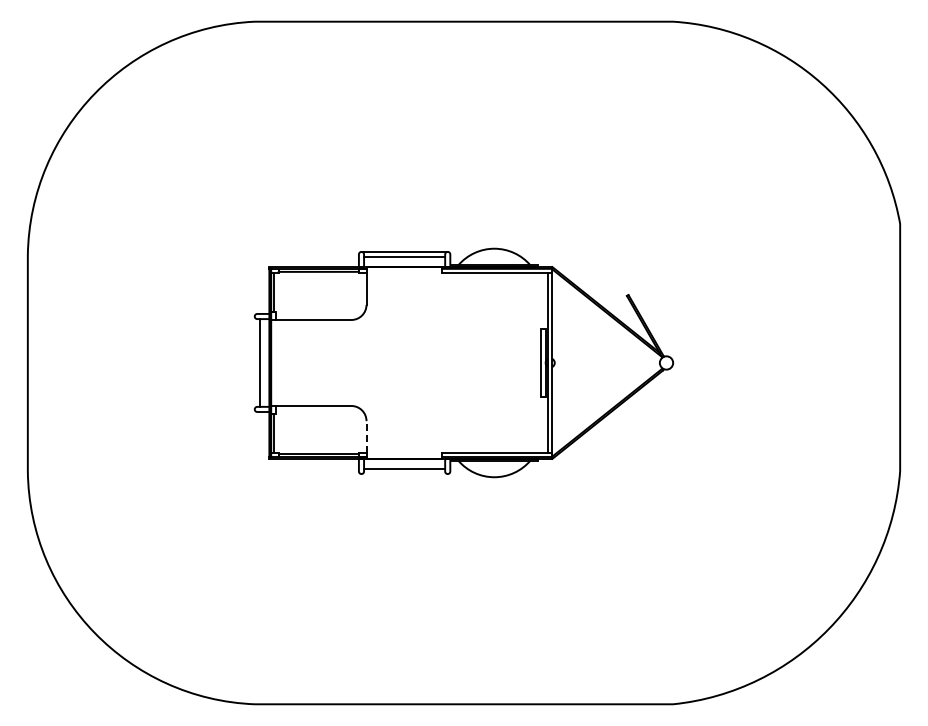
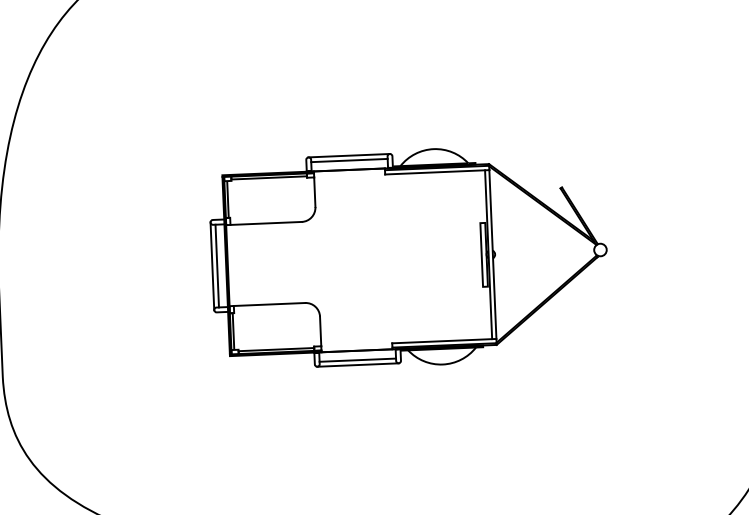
line: (254, 362) -> (212, 265), added
line: (366, 436) -> (320, 331), dashed -> solid
line: (404, 474) -> (357, 365), added

